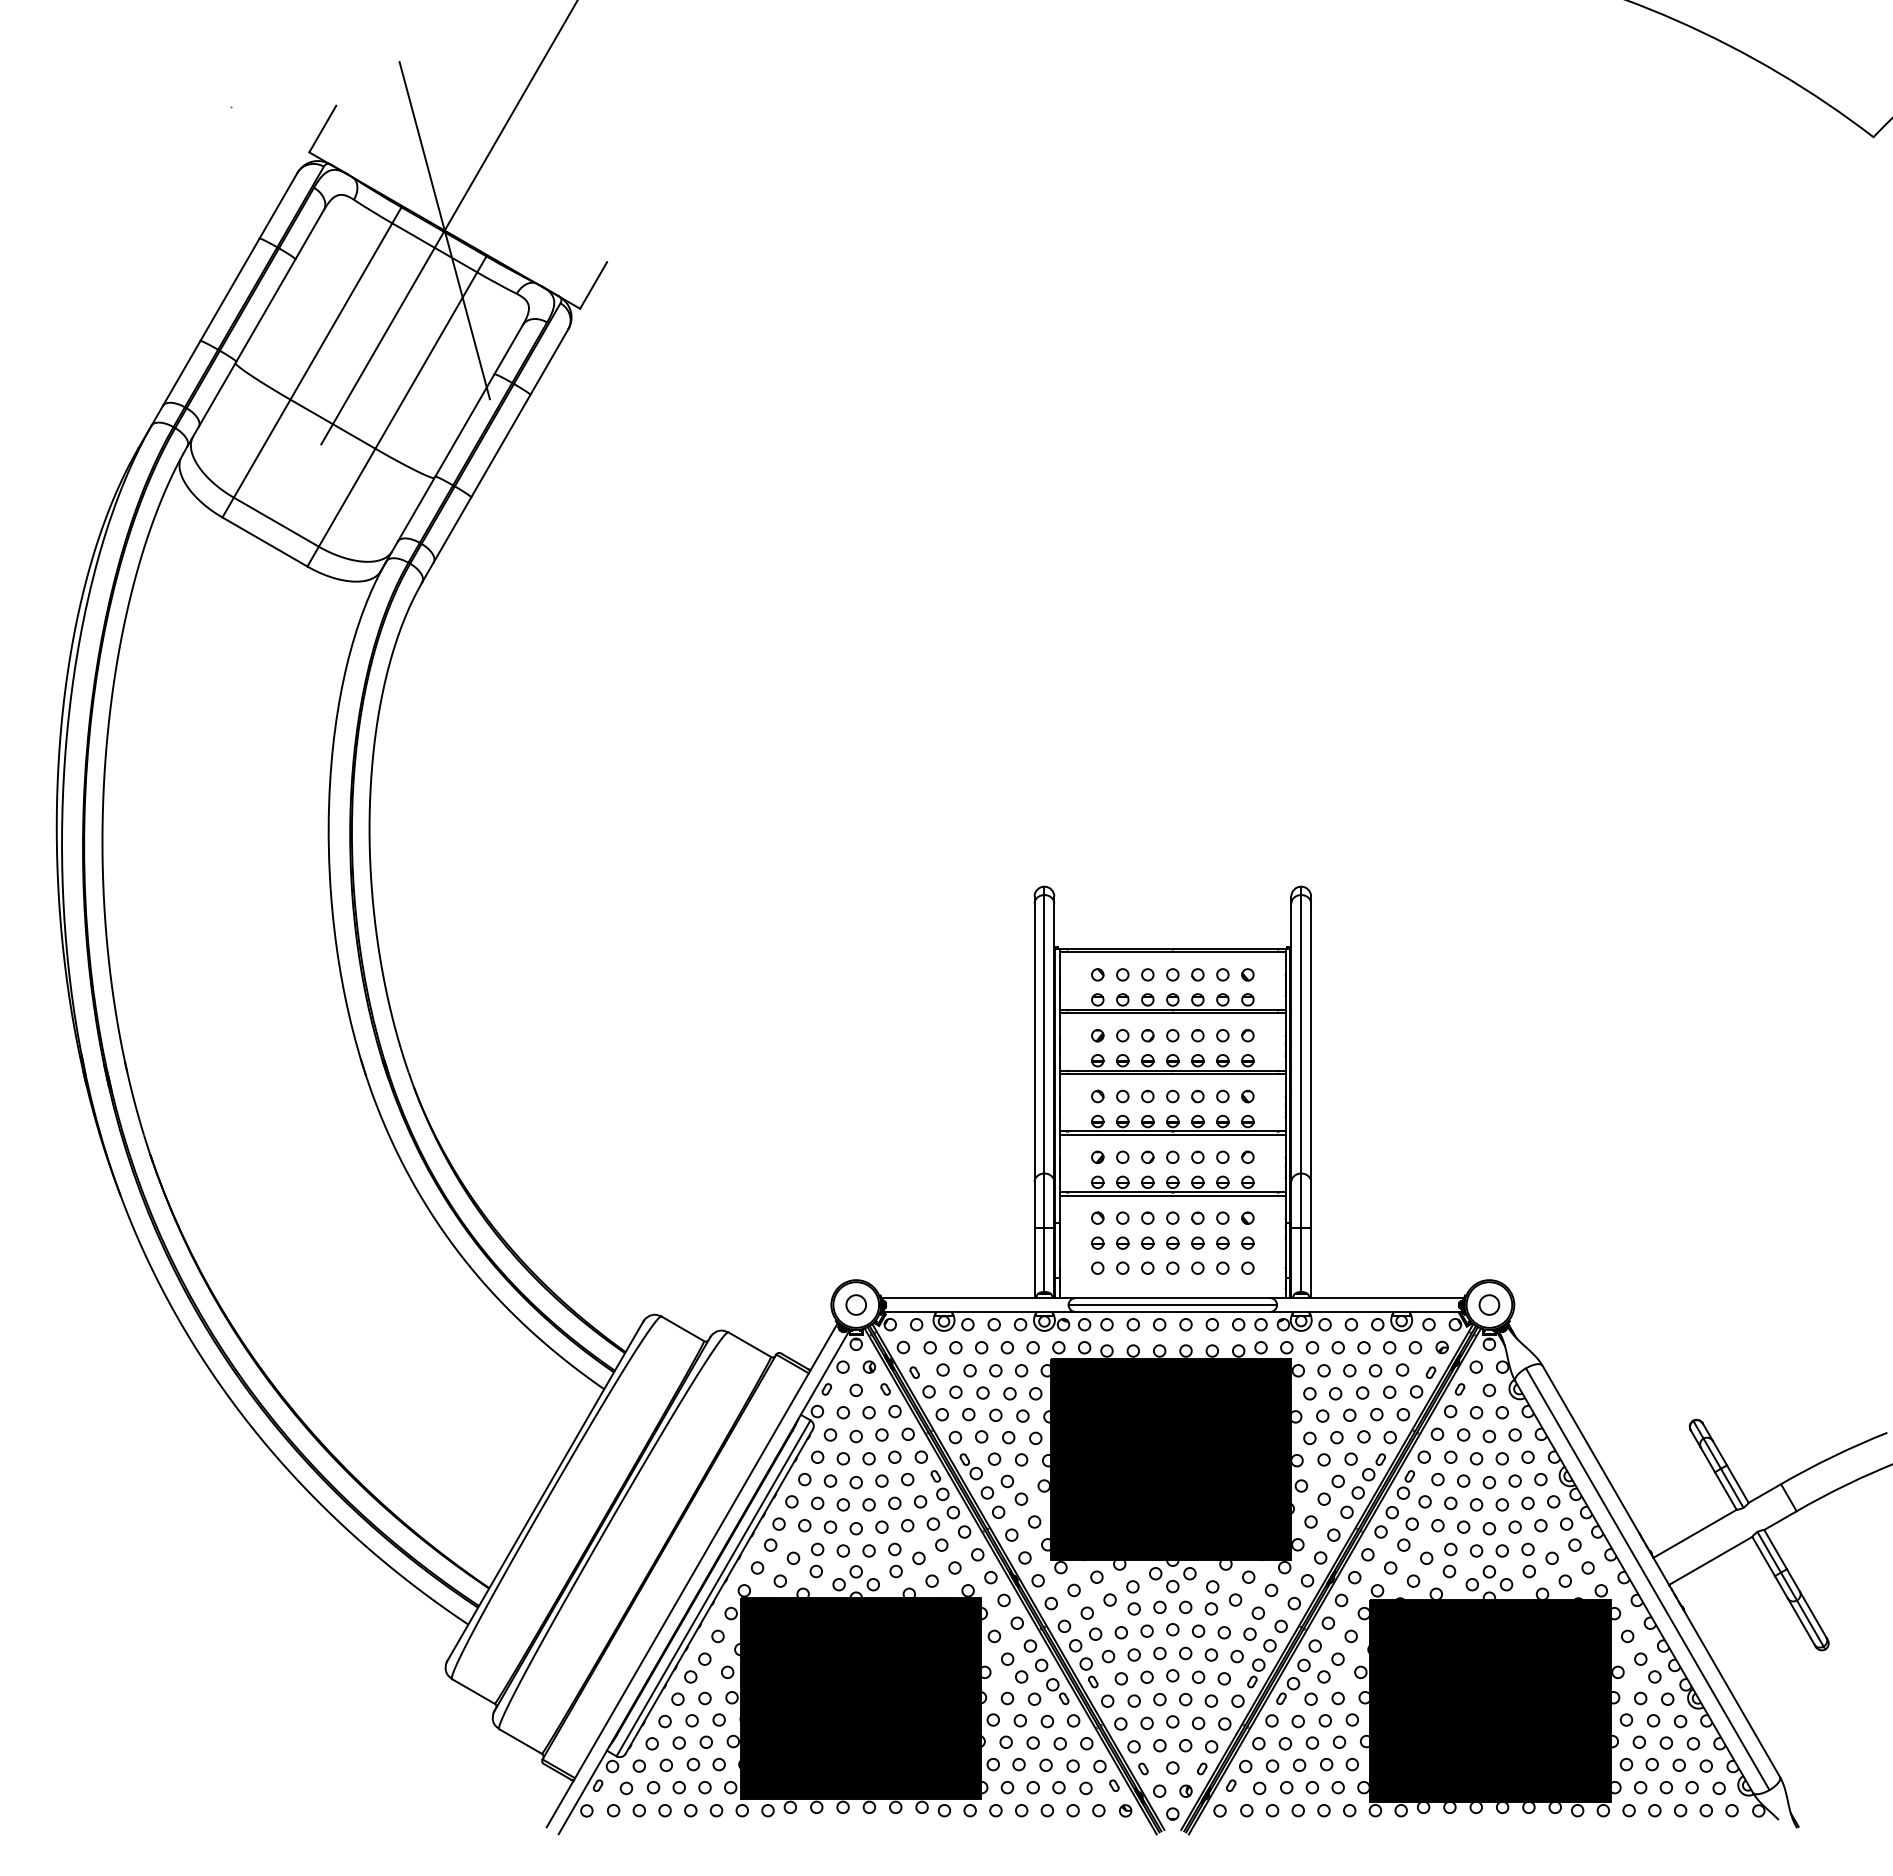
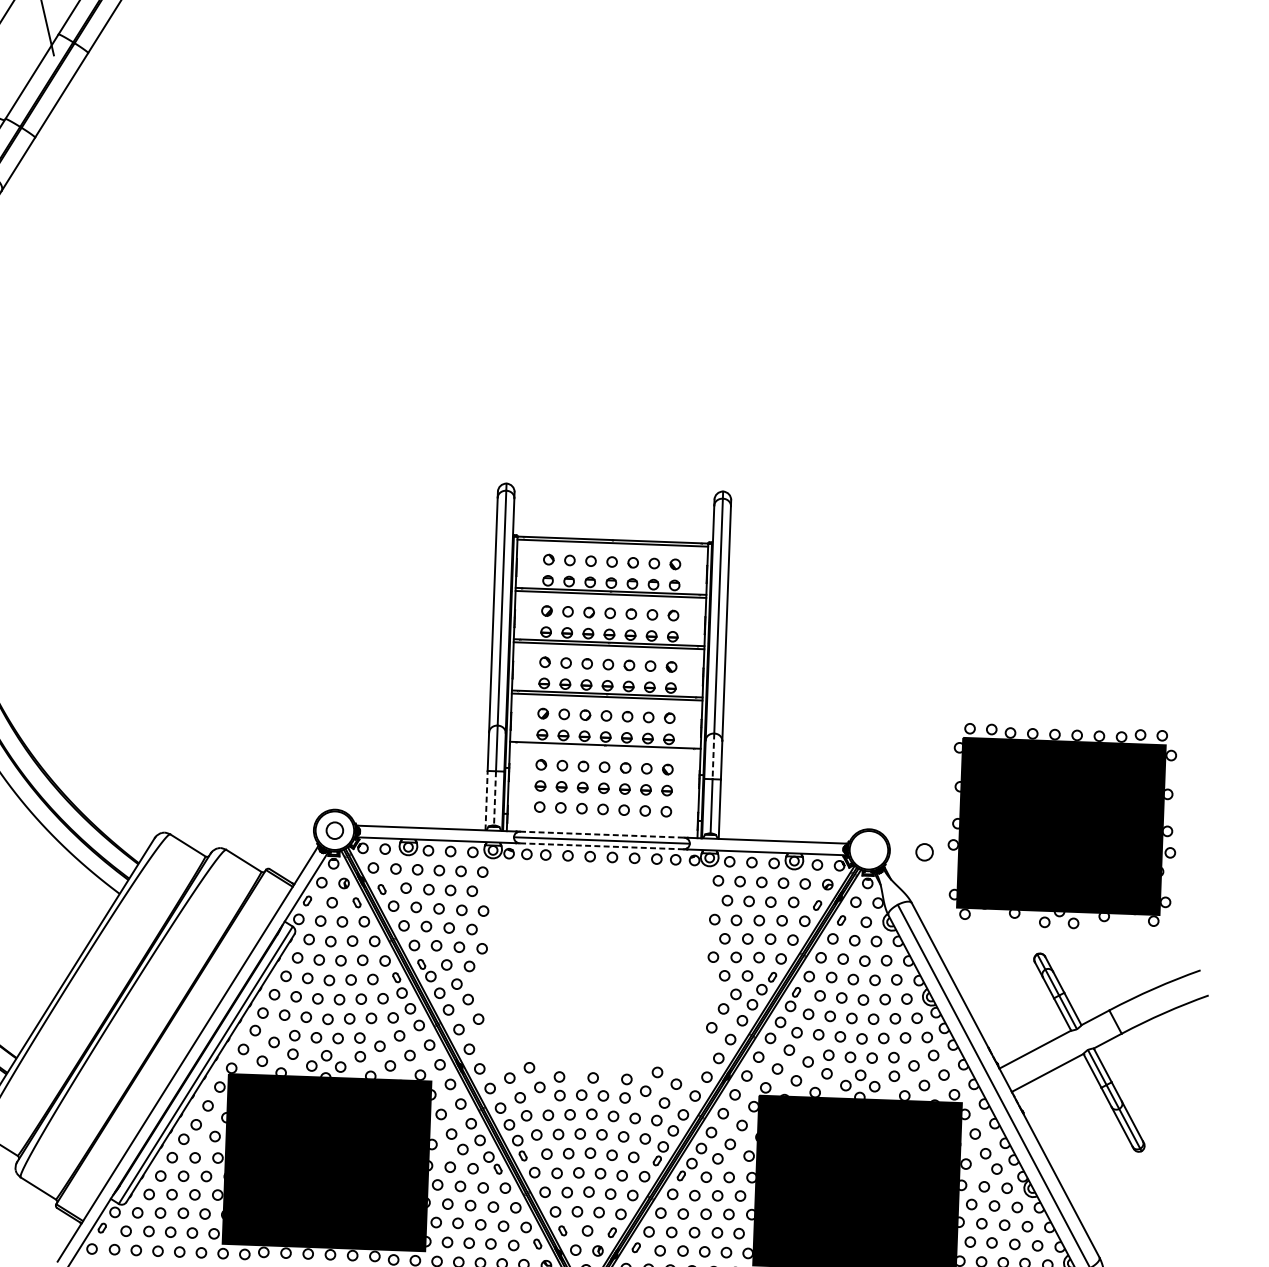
line: (1172, 1195) -> (605, 748), removed
line: (1301, 1201) -> (713, 757), solid -> dashed
line: (1044, 1260) -> (495, 798), solid -> dashed
line: (1034, 1262) -> (486, 800), solid -> dashed
line: (1173, 1298) -> (602, 835), solid -> dashed
circle: (1489, 1304) -> (924, 851), moved
line: (1172, 1311) -> (601, 845), solid -> dashed
part: (1172, 1460) -> (1062, 827), moved

